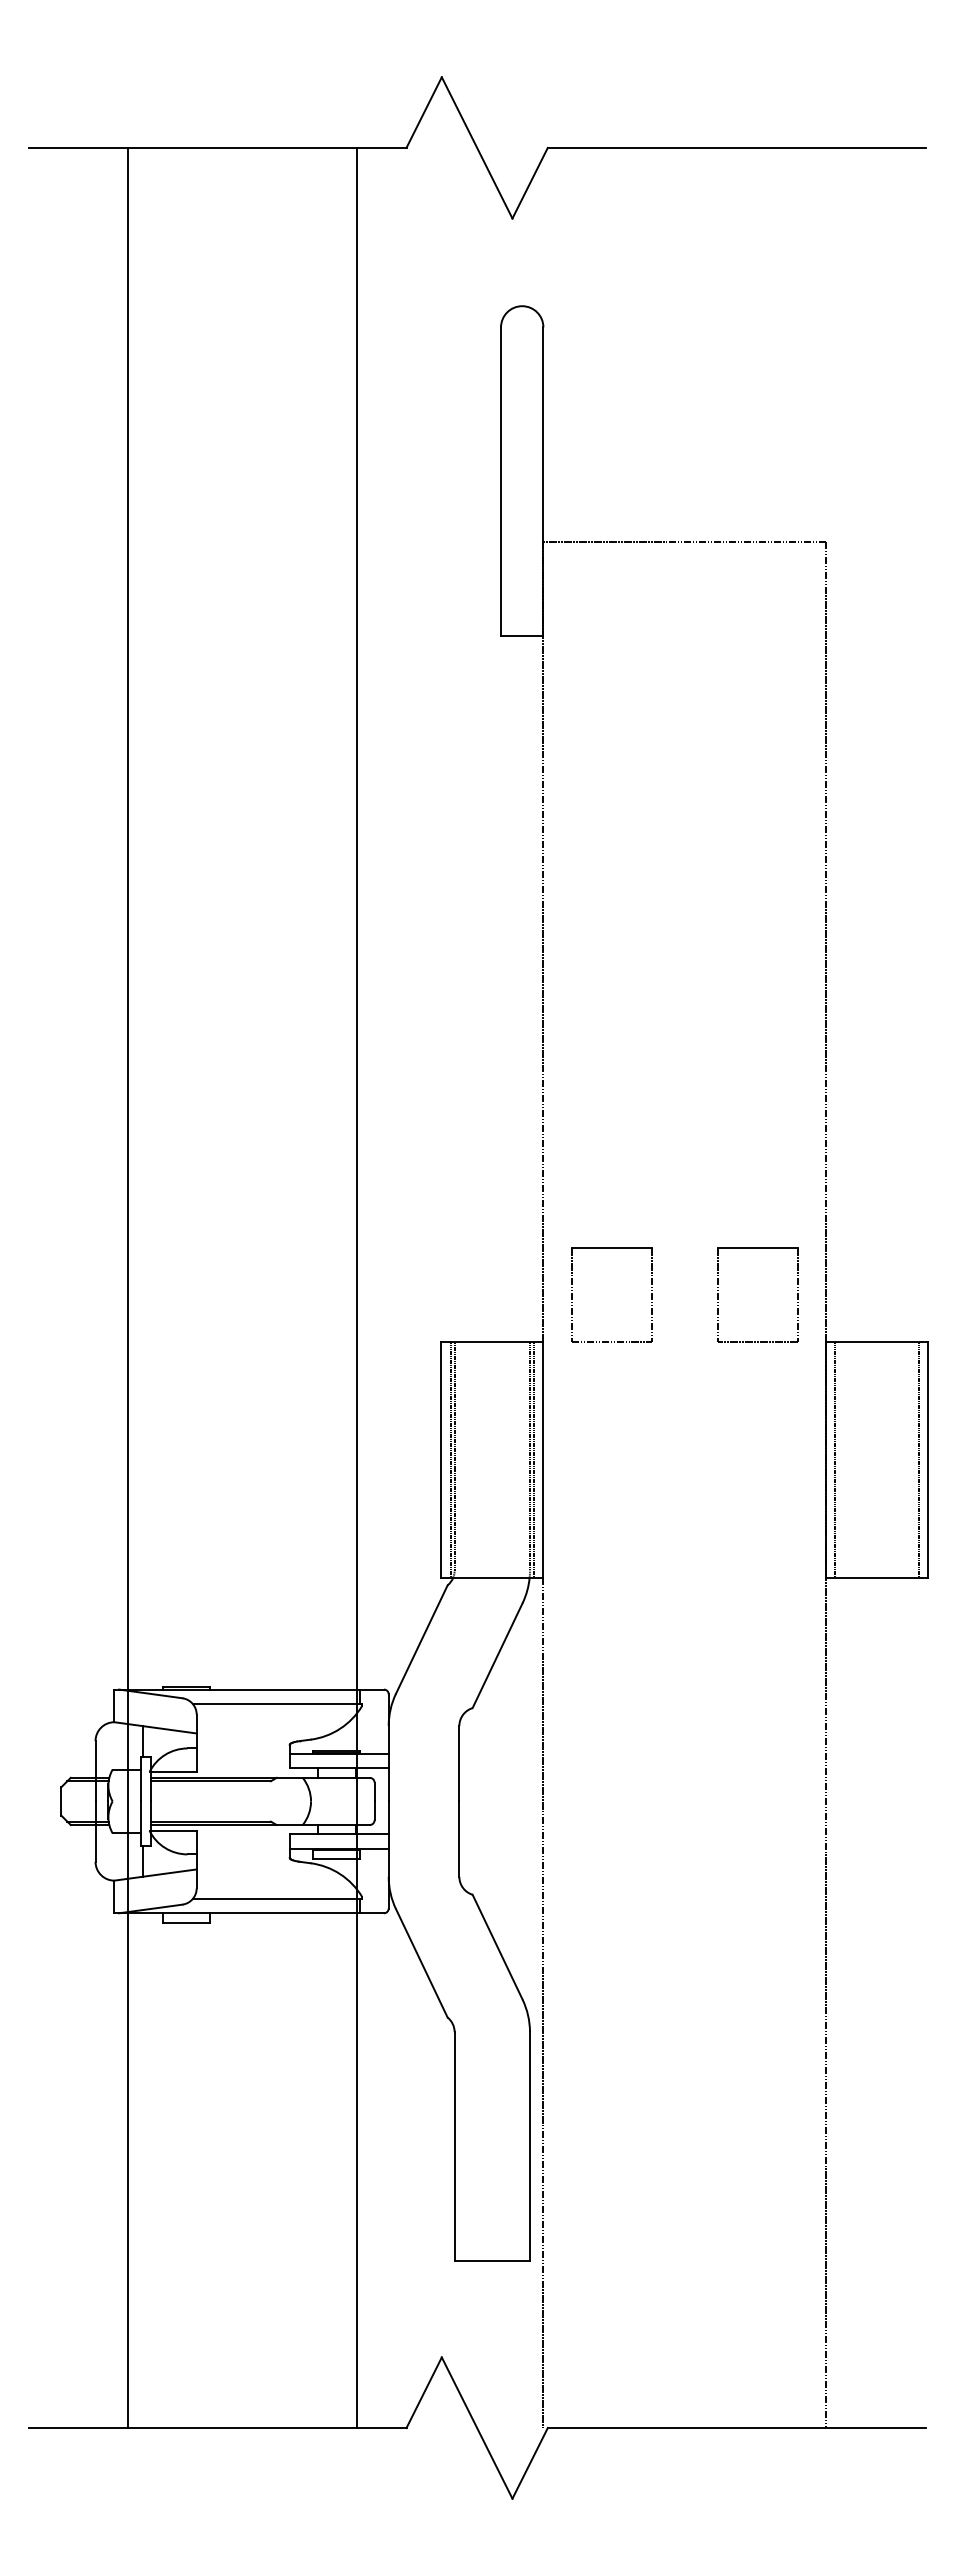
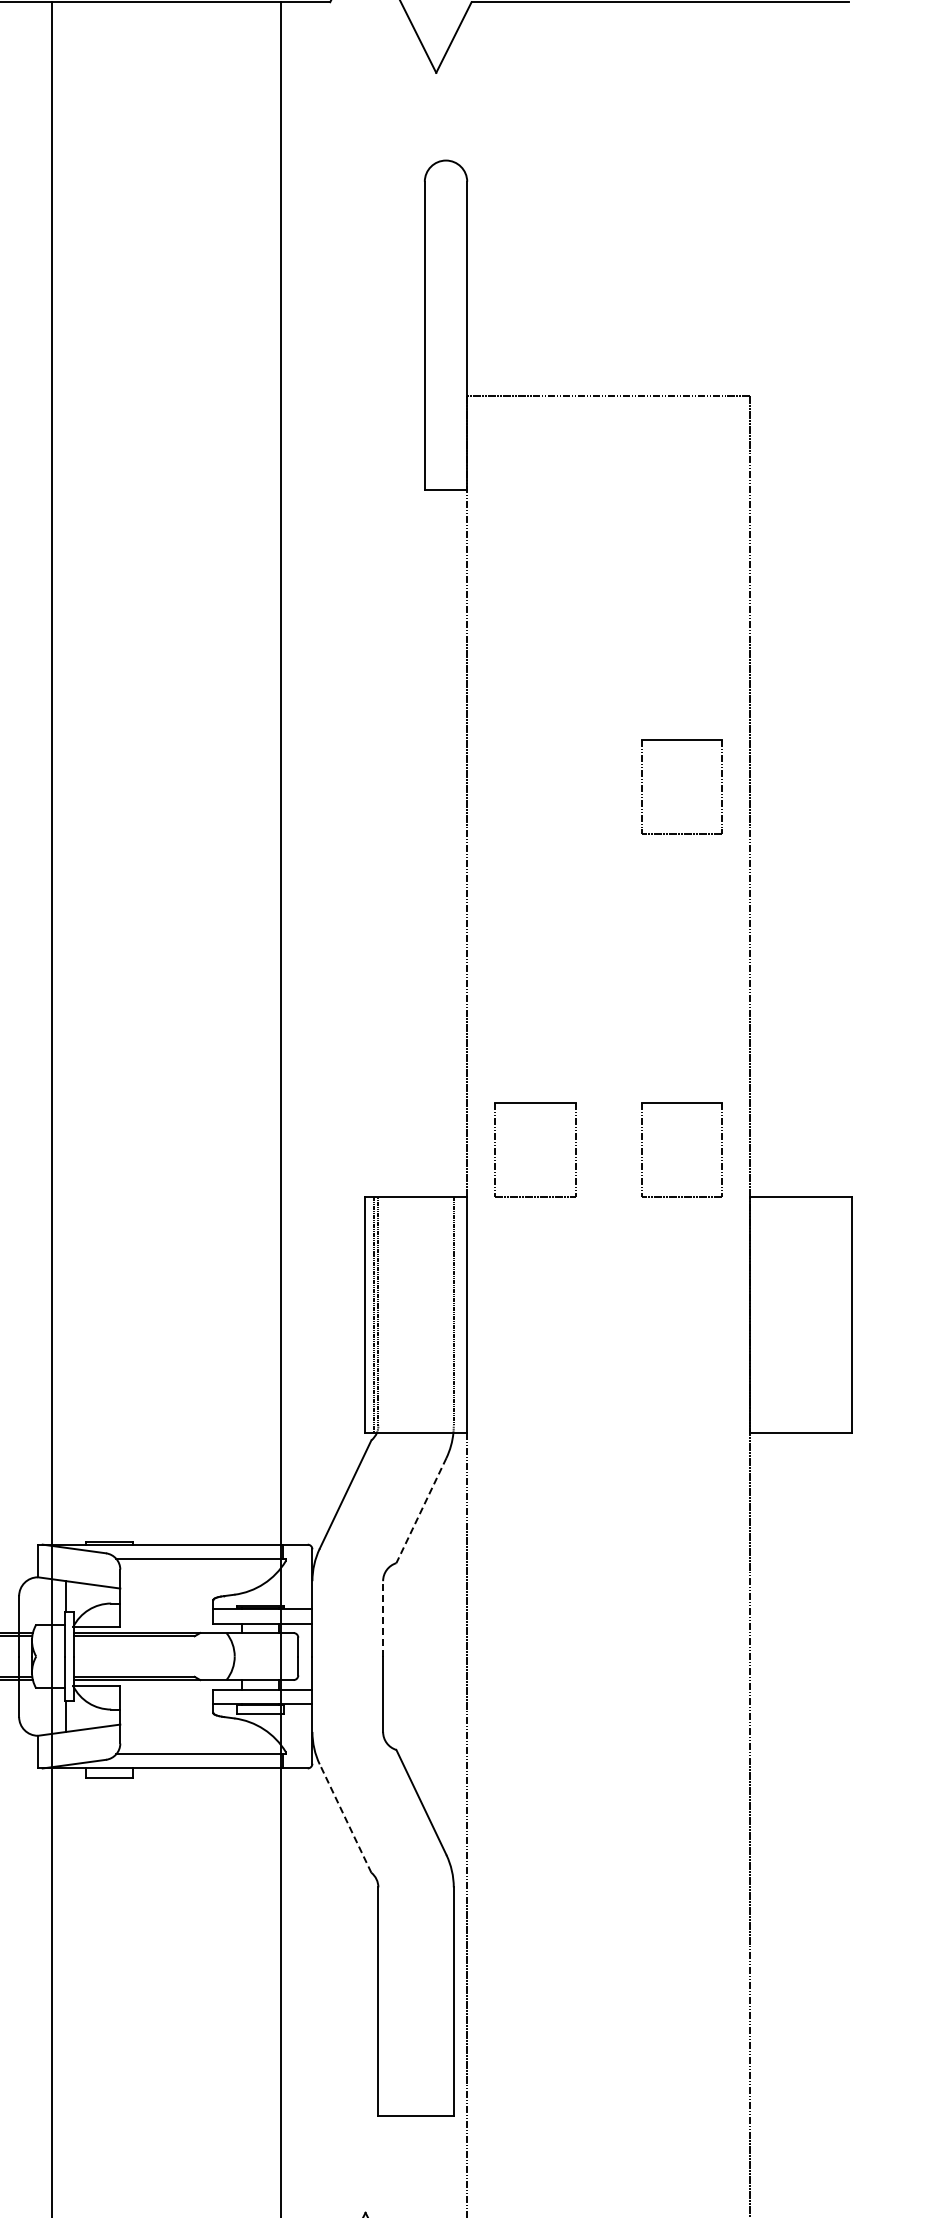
part: (718, 931) -> (642, 786), added
line: (534, 1459) -> (458, 1314), removed
line: (835, 1459) -> (759, 1314), removed
line: (918, 1459) -> (842, 1314), removed
line: (497, 1656) -> (421, 1511), solid -> dashed
line: (459, 1763) -> (383, 1618), solid -> dashed
line: (421, 1962) -> (345, 1817), solid -> dashed

